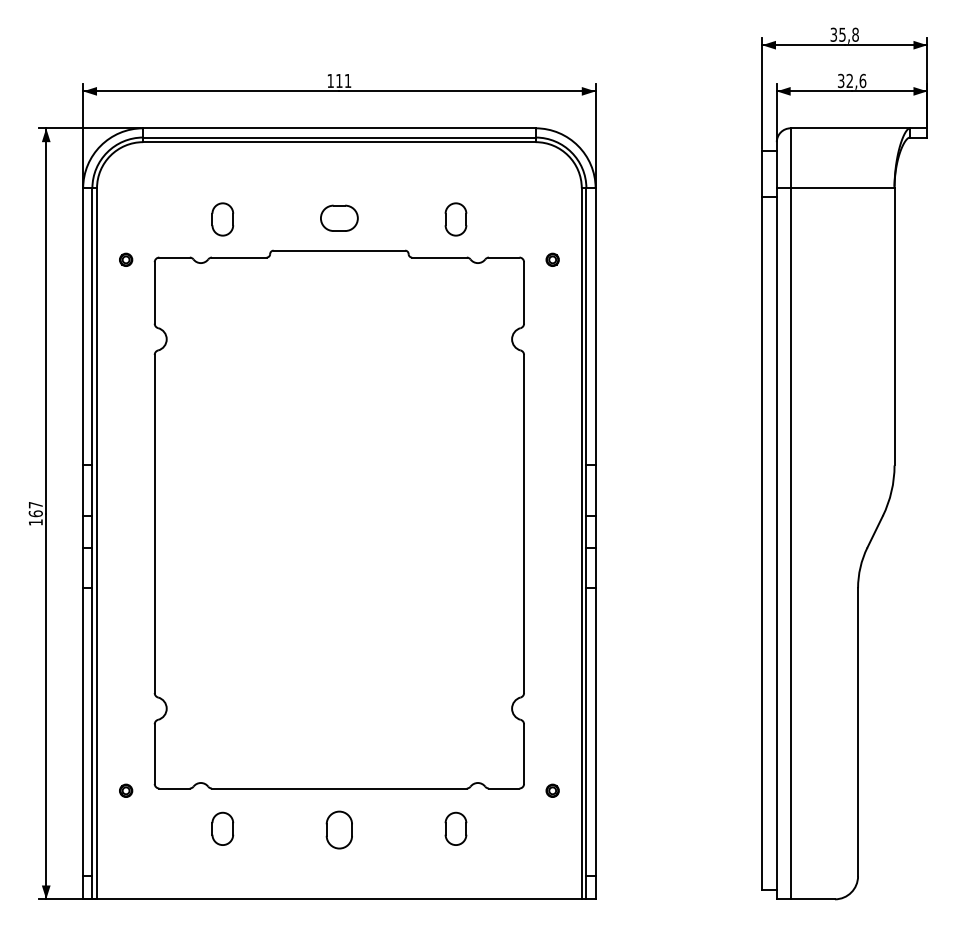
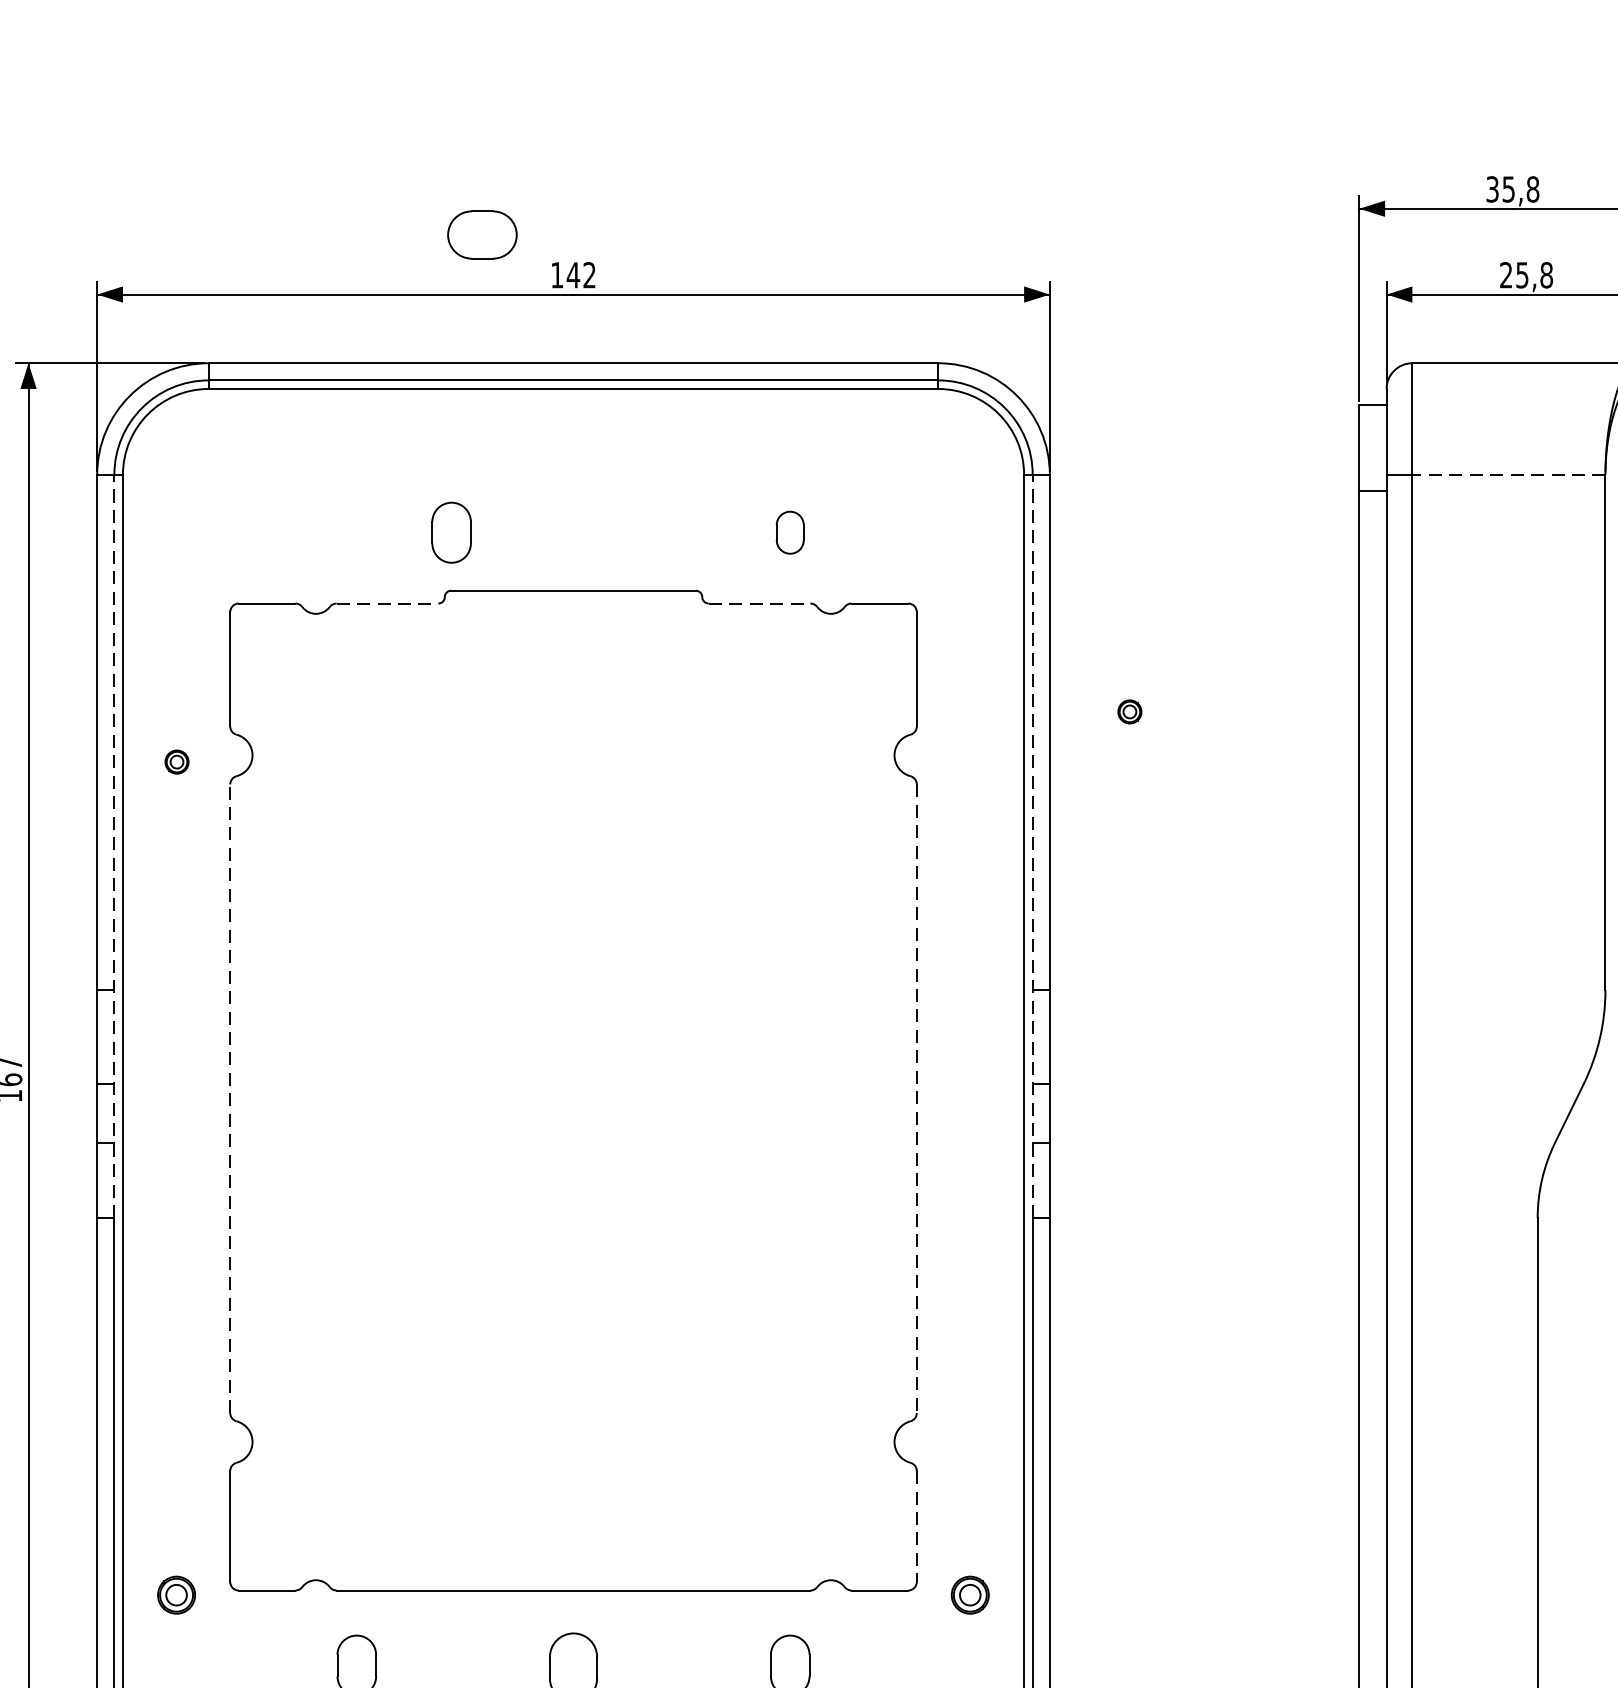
text: (343, 80) -> (581, 274), 111 -> 142
text: (852, 80) -> (1527, 274), 32,6 -> 25,8
line: (842, 188) -> (1508, 475), solid -> dashed
part: (339, 217) -> (482, 233), moved
part: (222, 219) -> (451, 532), moved
part: (455, 219) -> (789, 532), size x0.7
line: (239, 257) -> (387, 603), solid -> dashed
line: (439, 257) -> (759, 603), solid -> dashed
part: (126, 259) -> (177, 761), moved
part: (552, 259) -> (1129, 711), moved
line: (92, 388) -> (114, 846), solid -> dashed
line: (586, 388) -> (1032, 846), solid -> dashed
line: (154, 523) -> (229, 1097), solid -> dashed
line: (524, 524) -> (917, 1099), solid -> dashed
line: (524, 754) -> (917, 1527), solid -> dashed
part: (126, 790) -> (177, 1594), size x1.6
part: (552, 790) -> (969, 1594), size x1.6

